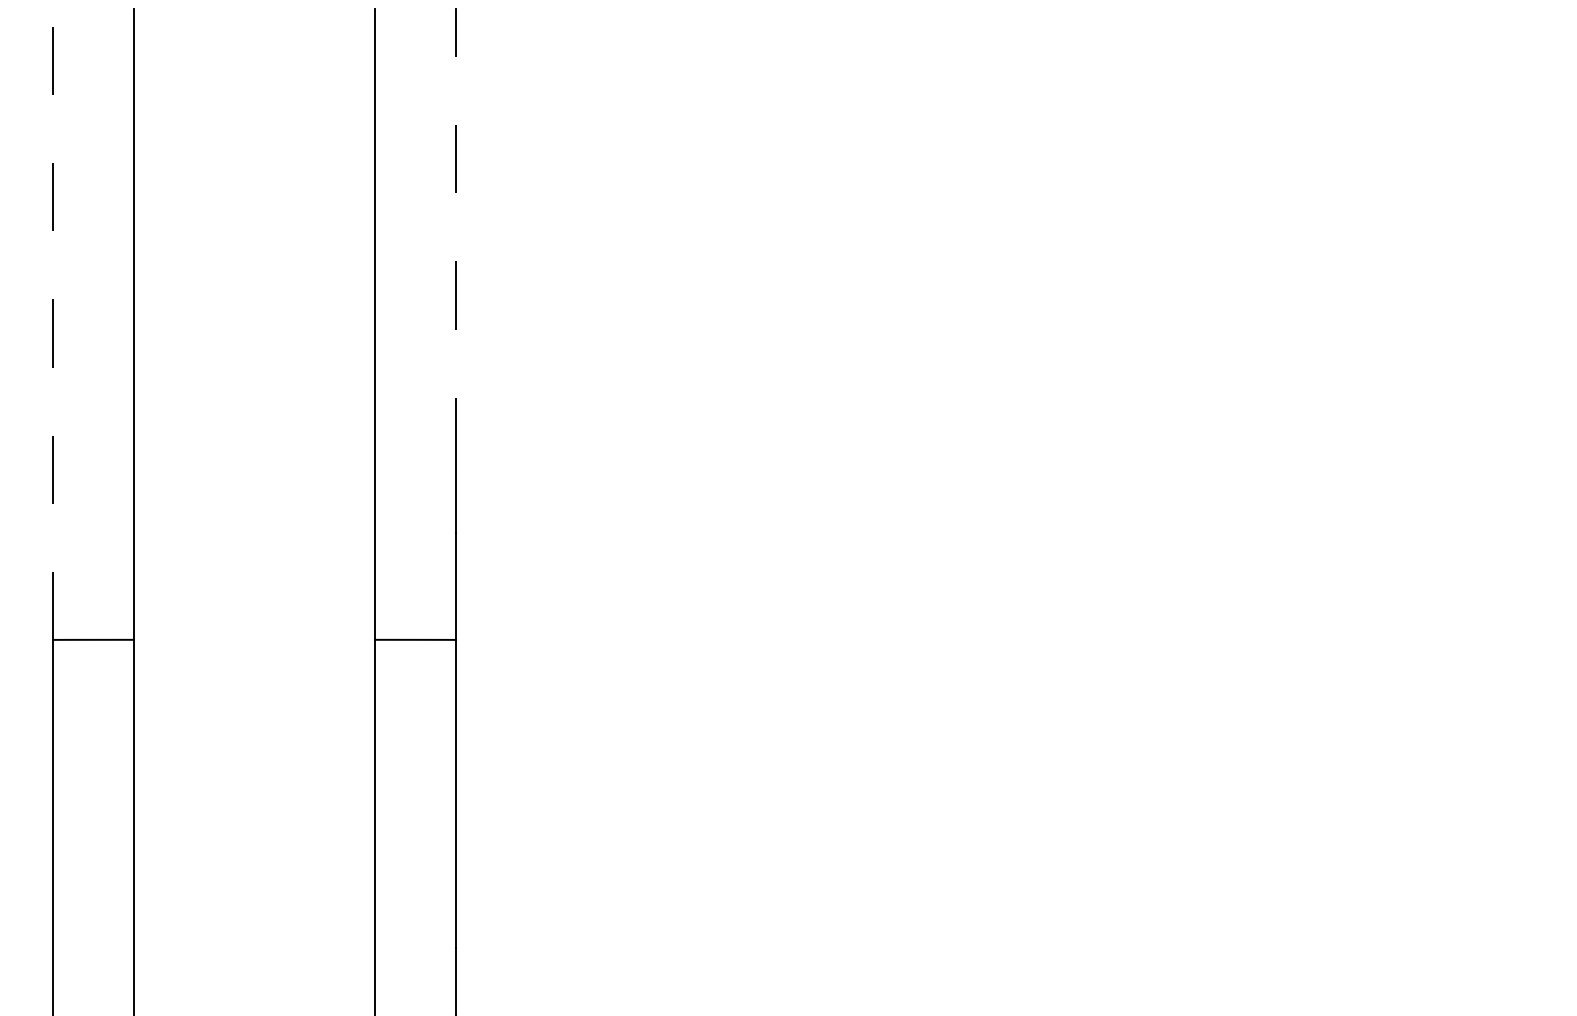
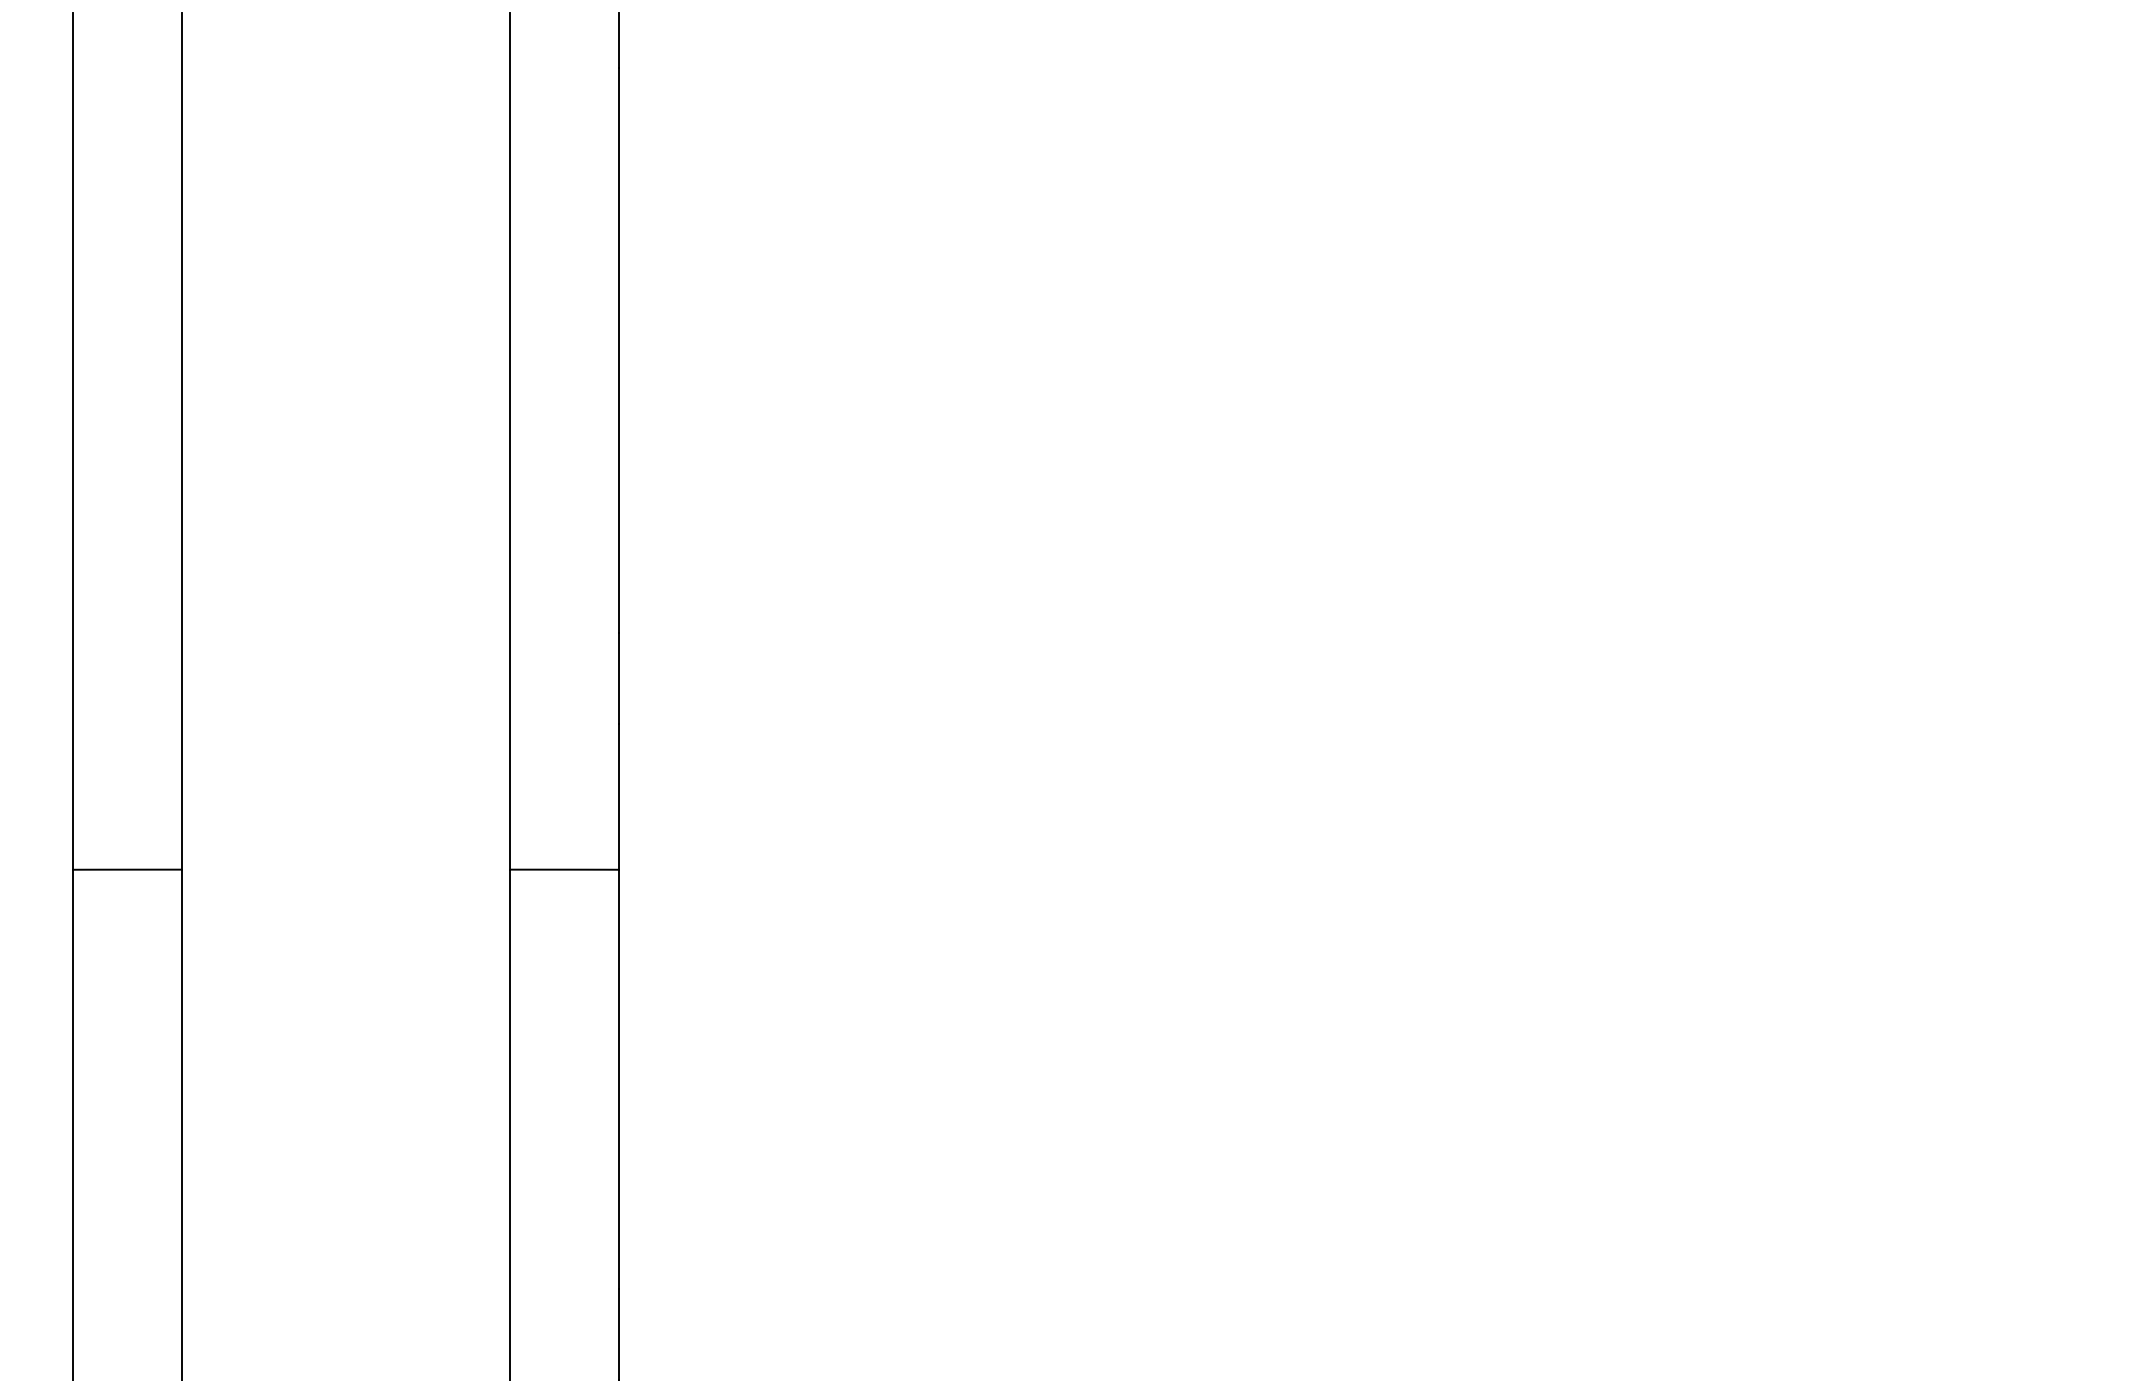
line: (455, 257) -> (619, 350), dashed -> solid
line: (53, 324) -> (72, 440), dashed -> solid

